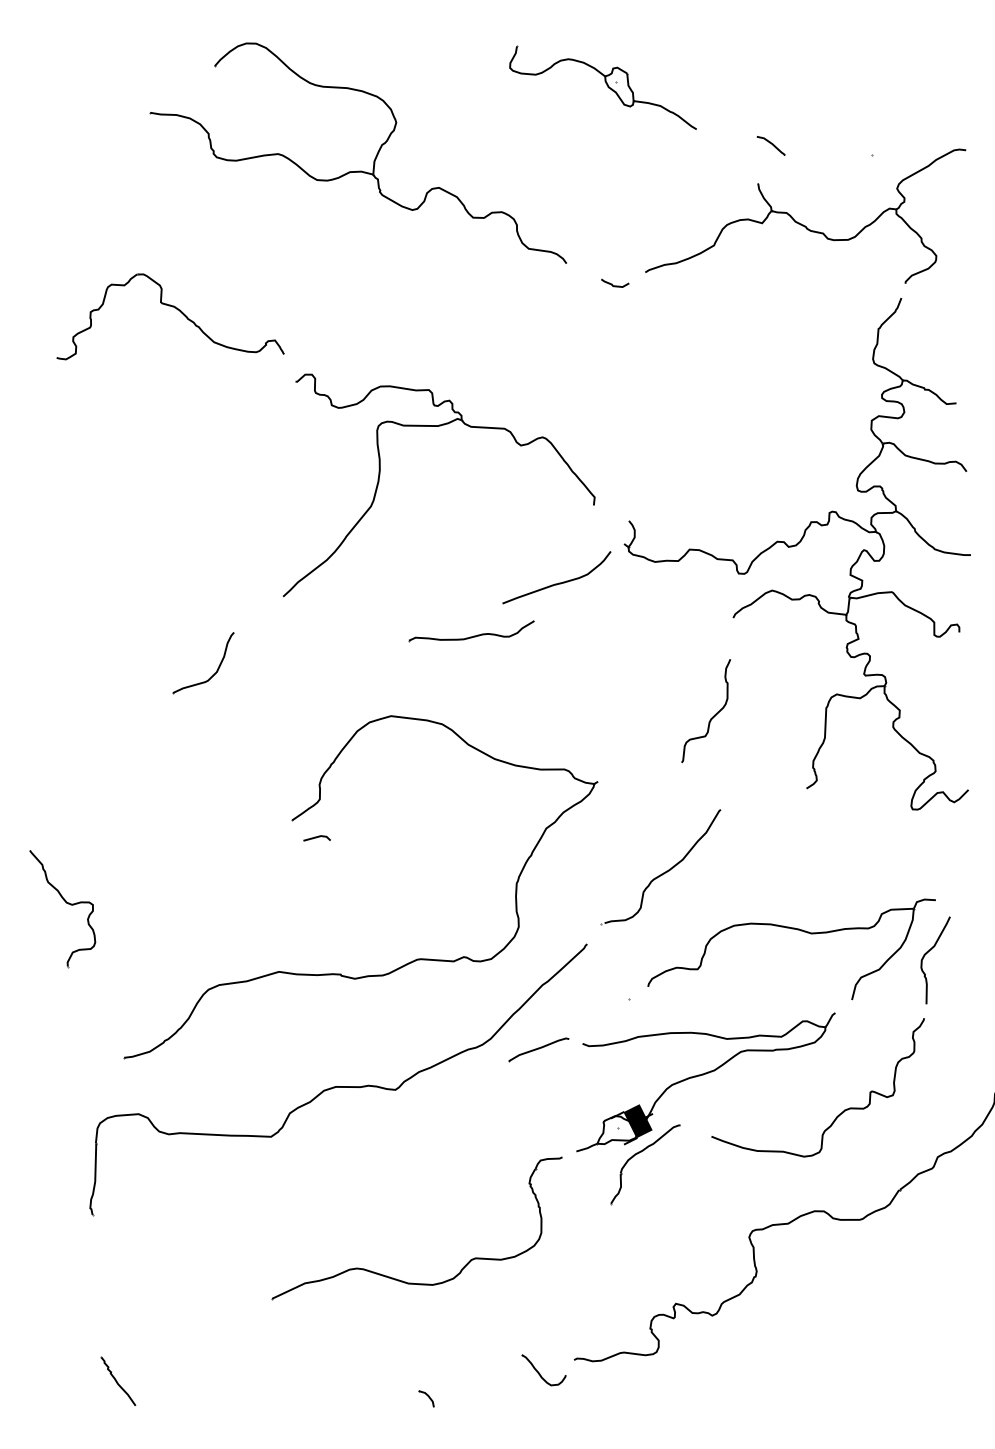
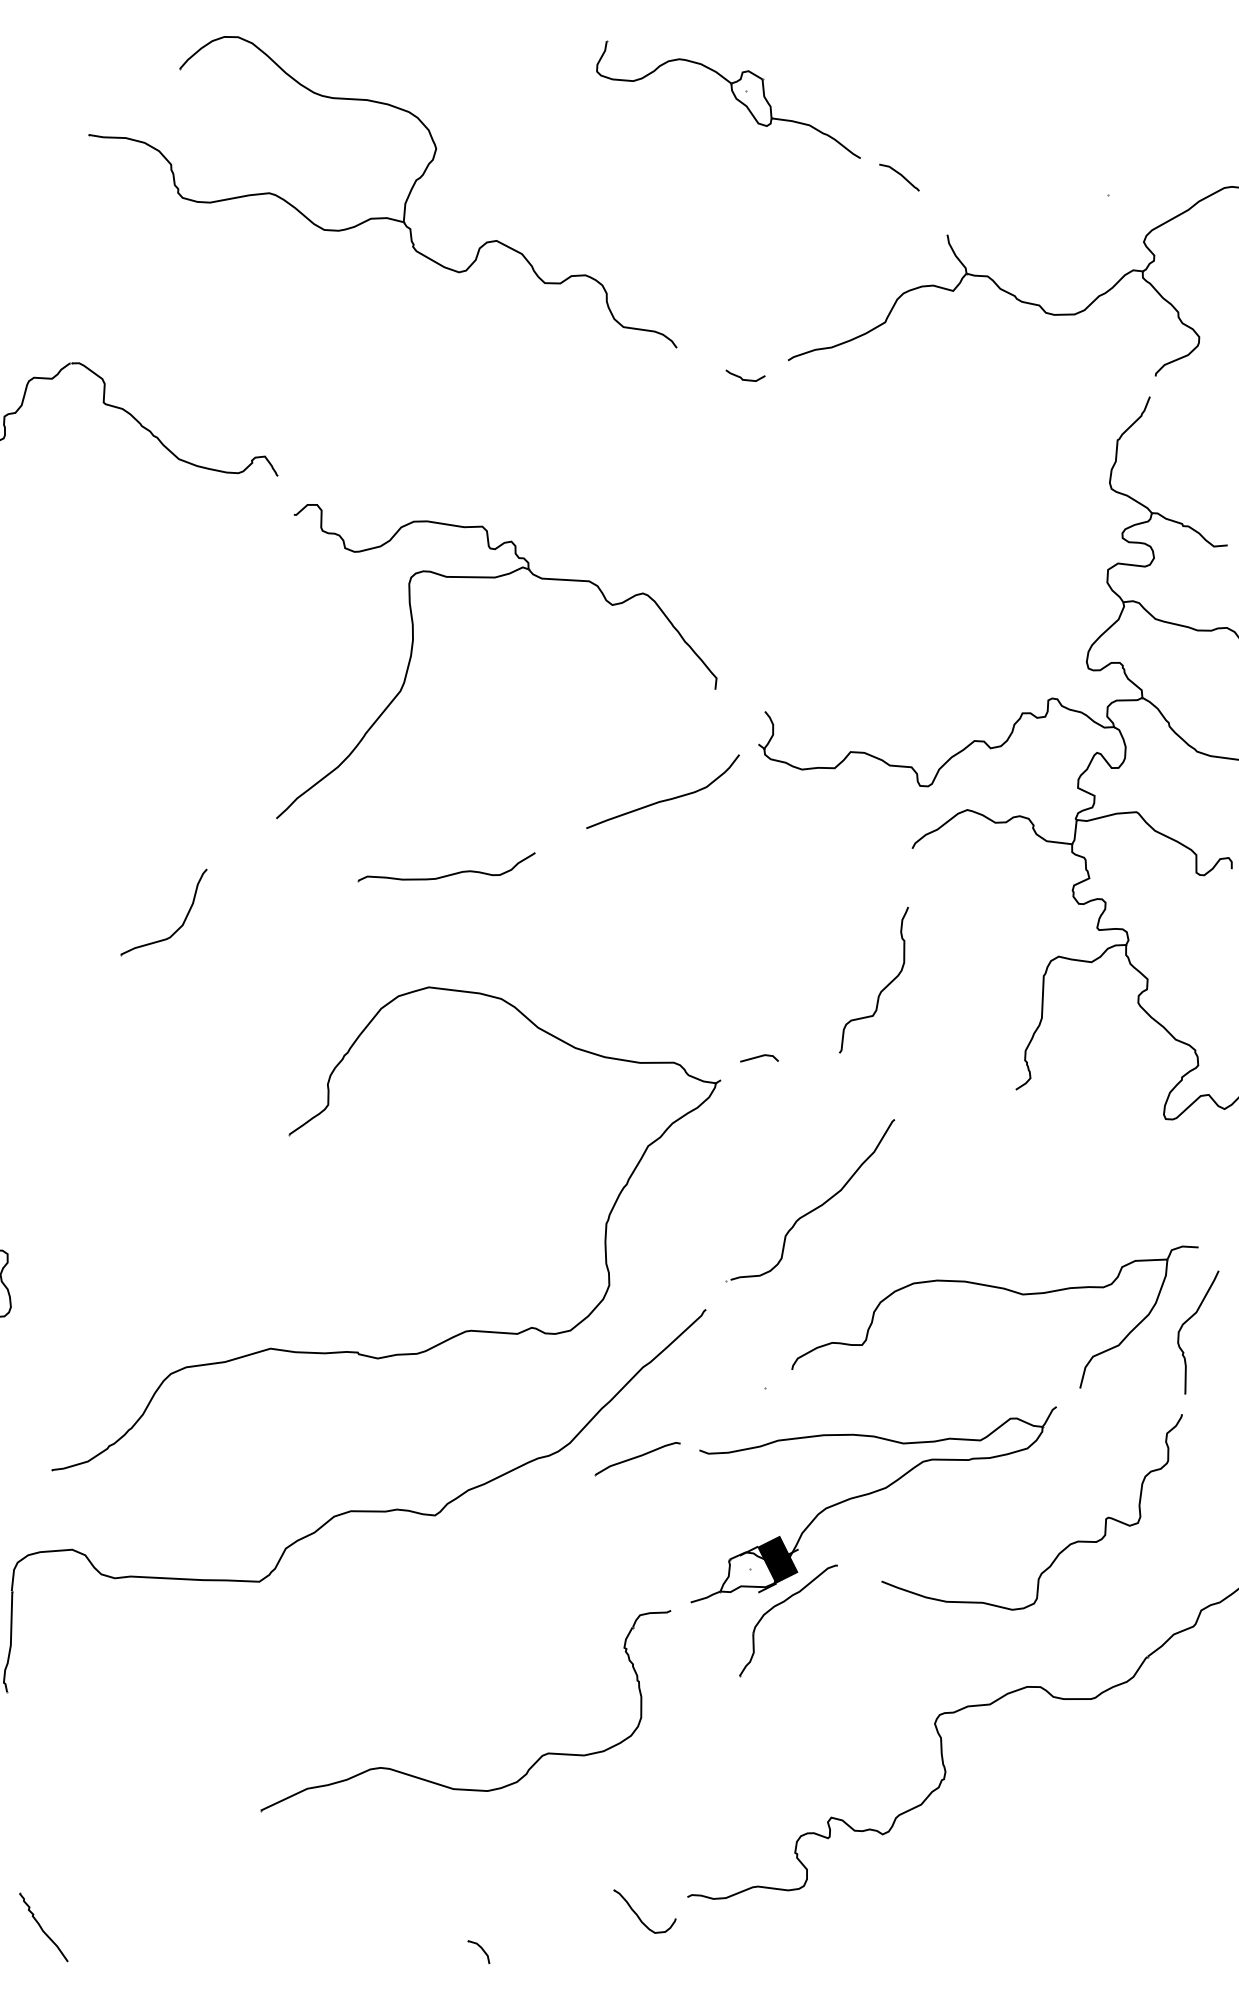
curve: (771, 144) -> (899, 175), moved
part: (471, 631) -> (446, 867), moved
line: (316, 838) -> (758, 1058), moved

